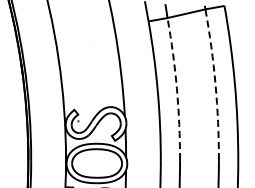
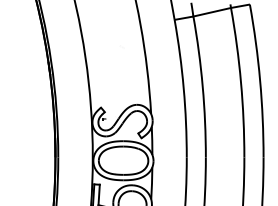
arc: (216, 84) -> (241, 82), dashed -> solid
arc: (176, 88) -> (202, 86), dashed -> solid

